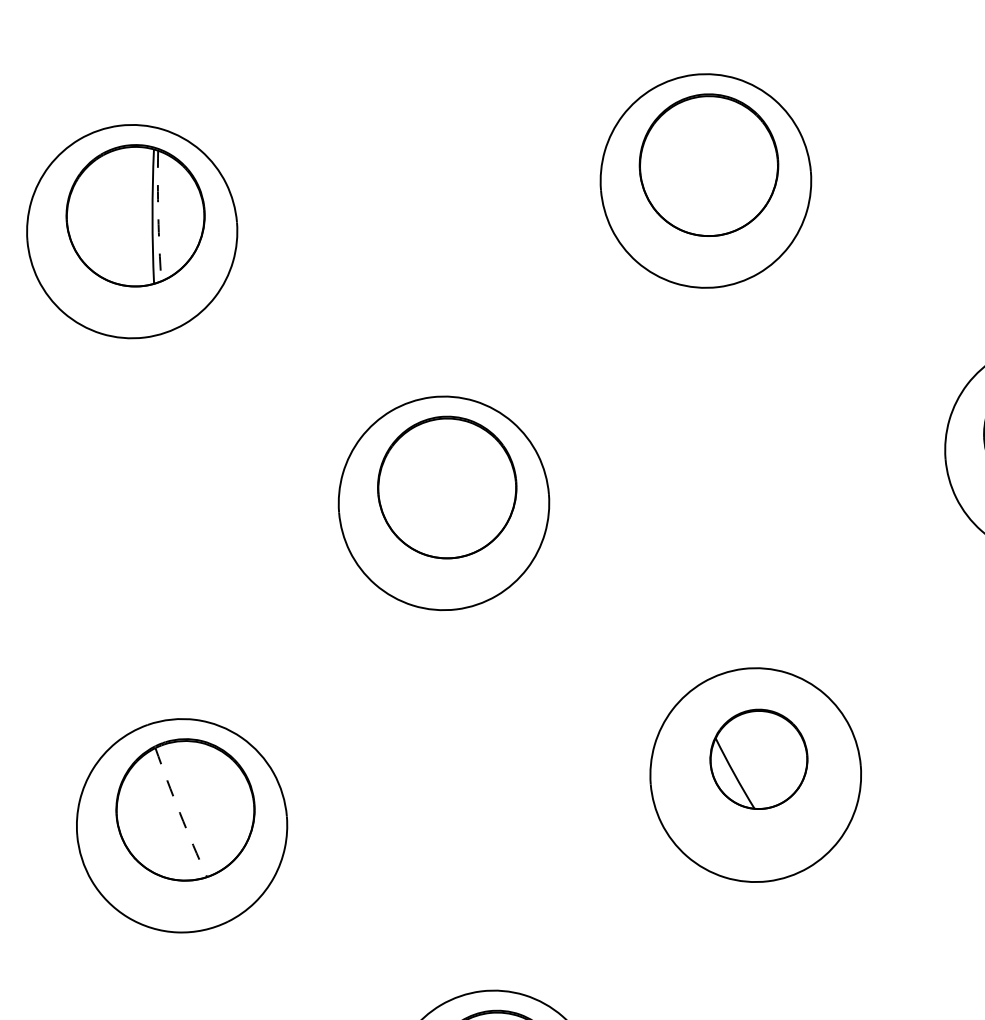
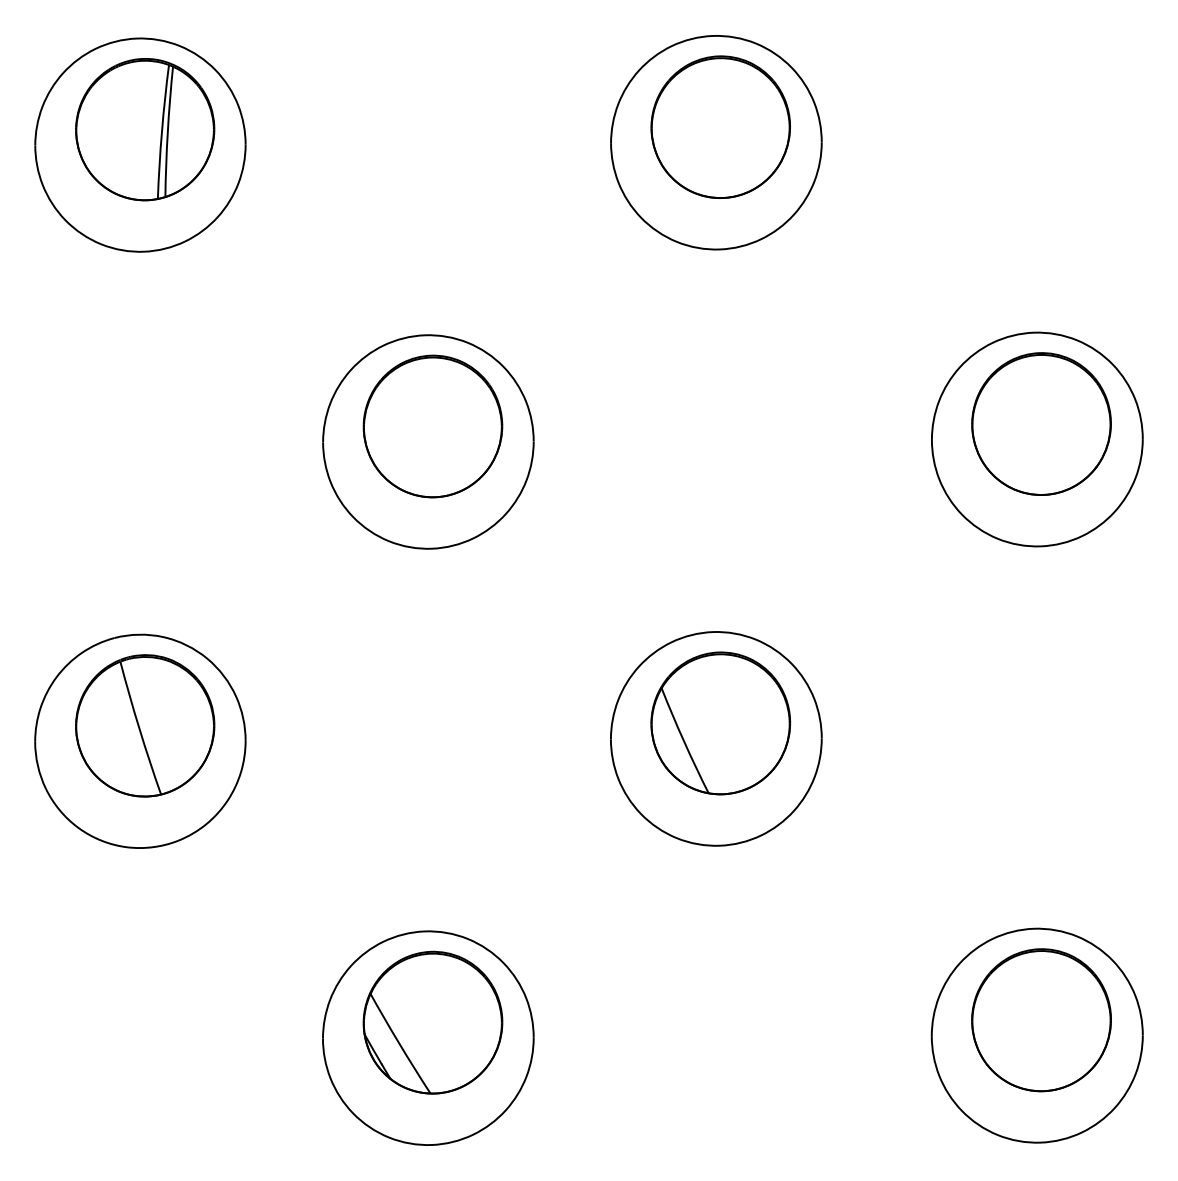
arc: (158, 215) -> (167, 131), dashed -> solid
part: (758, 759) -> (720, 723), size x1.43
arc: (180, 813) -> (139, 728), dashed -> solid

